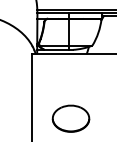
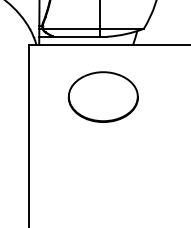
part: (70, 118) -> (102, 96), moved

